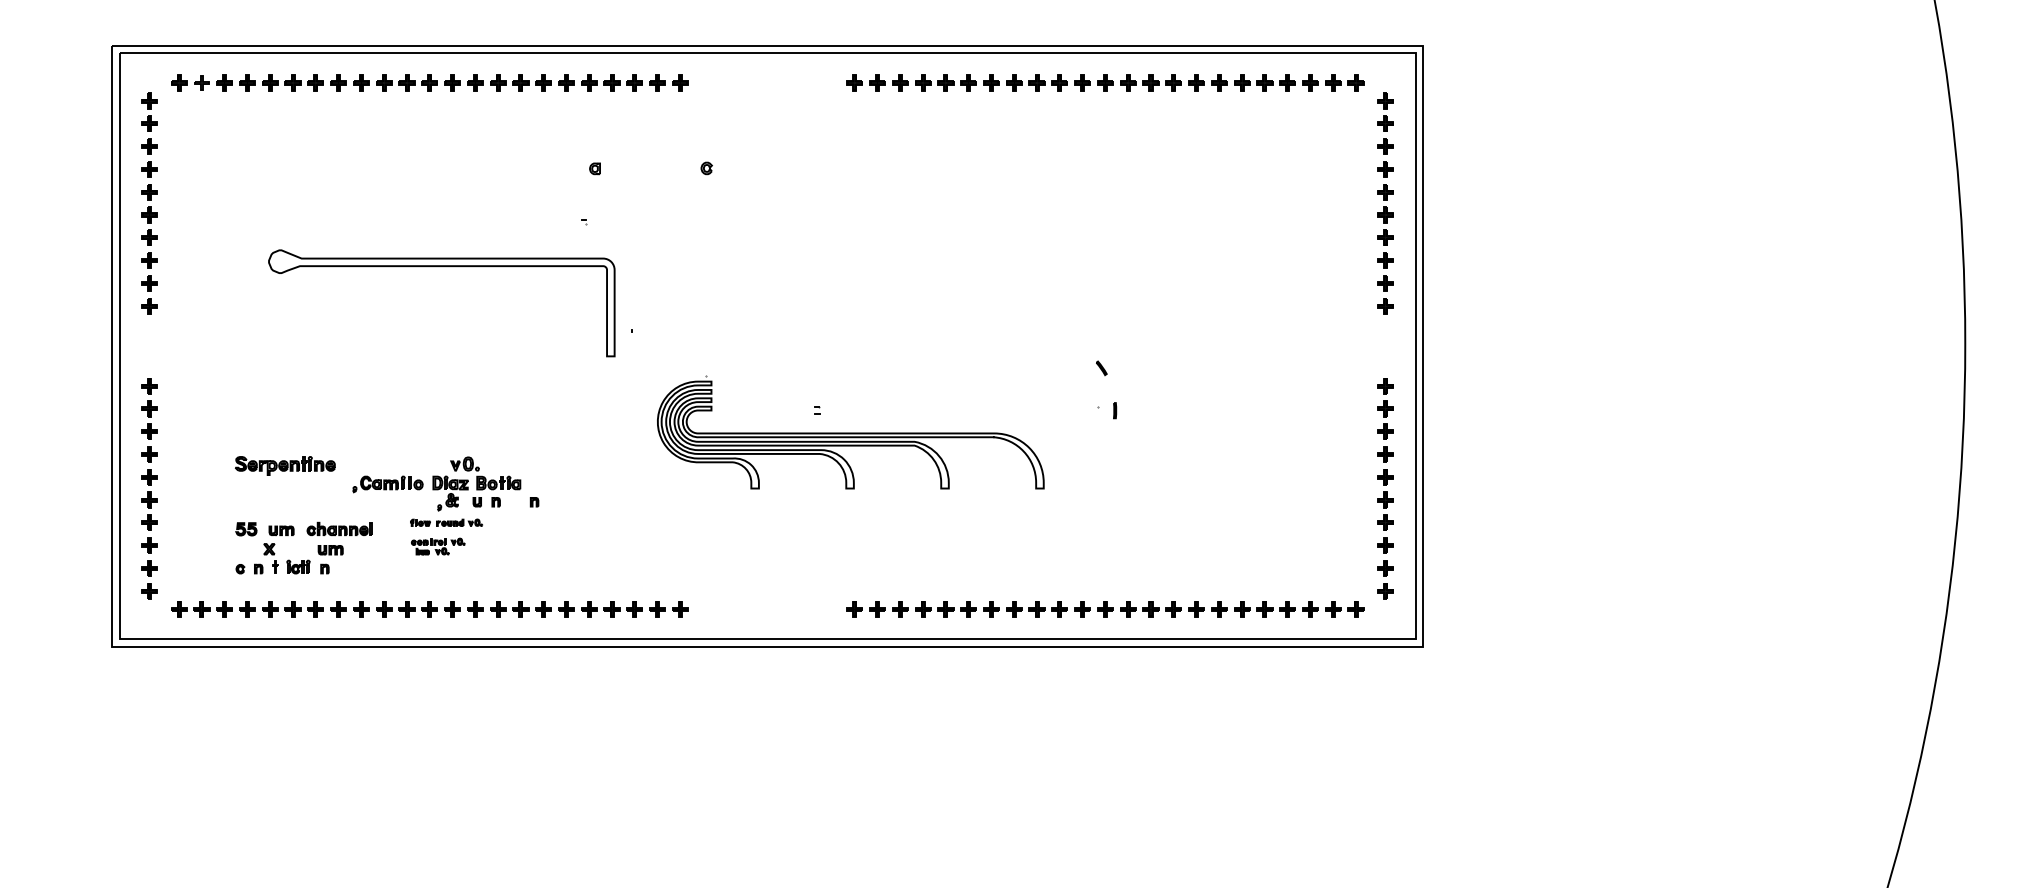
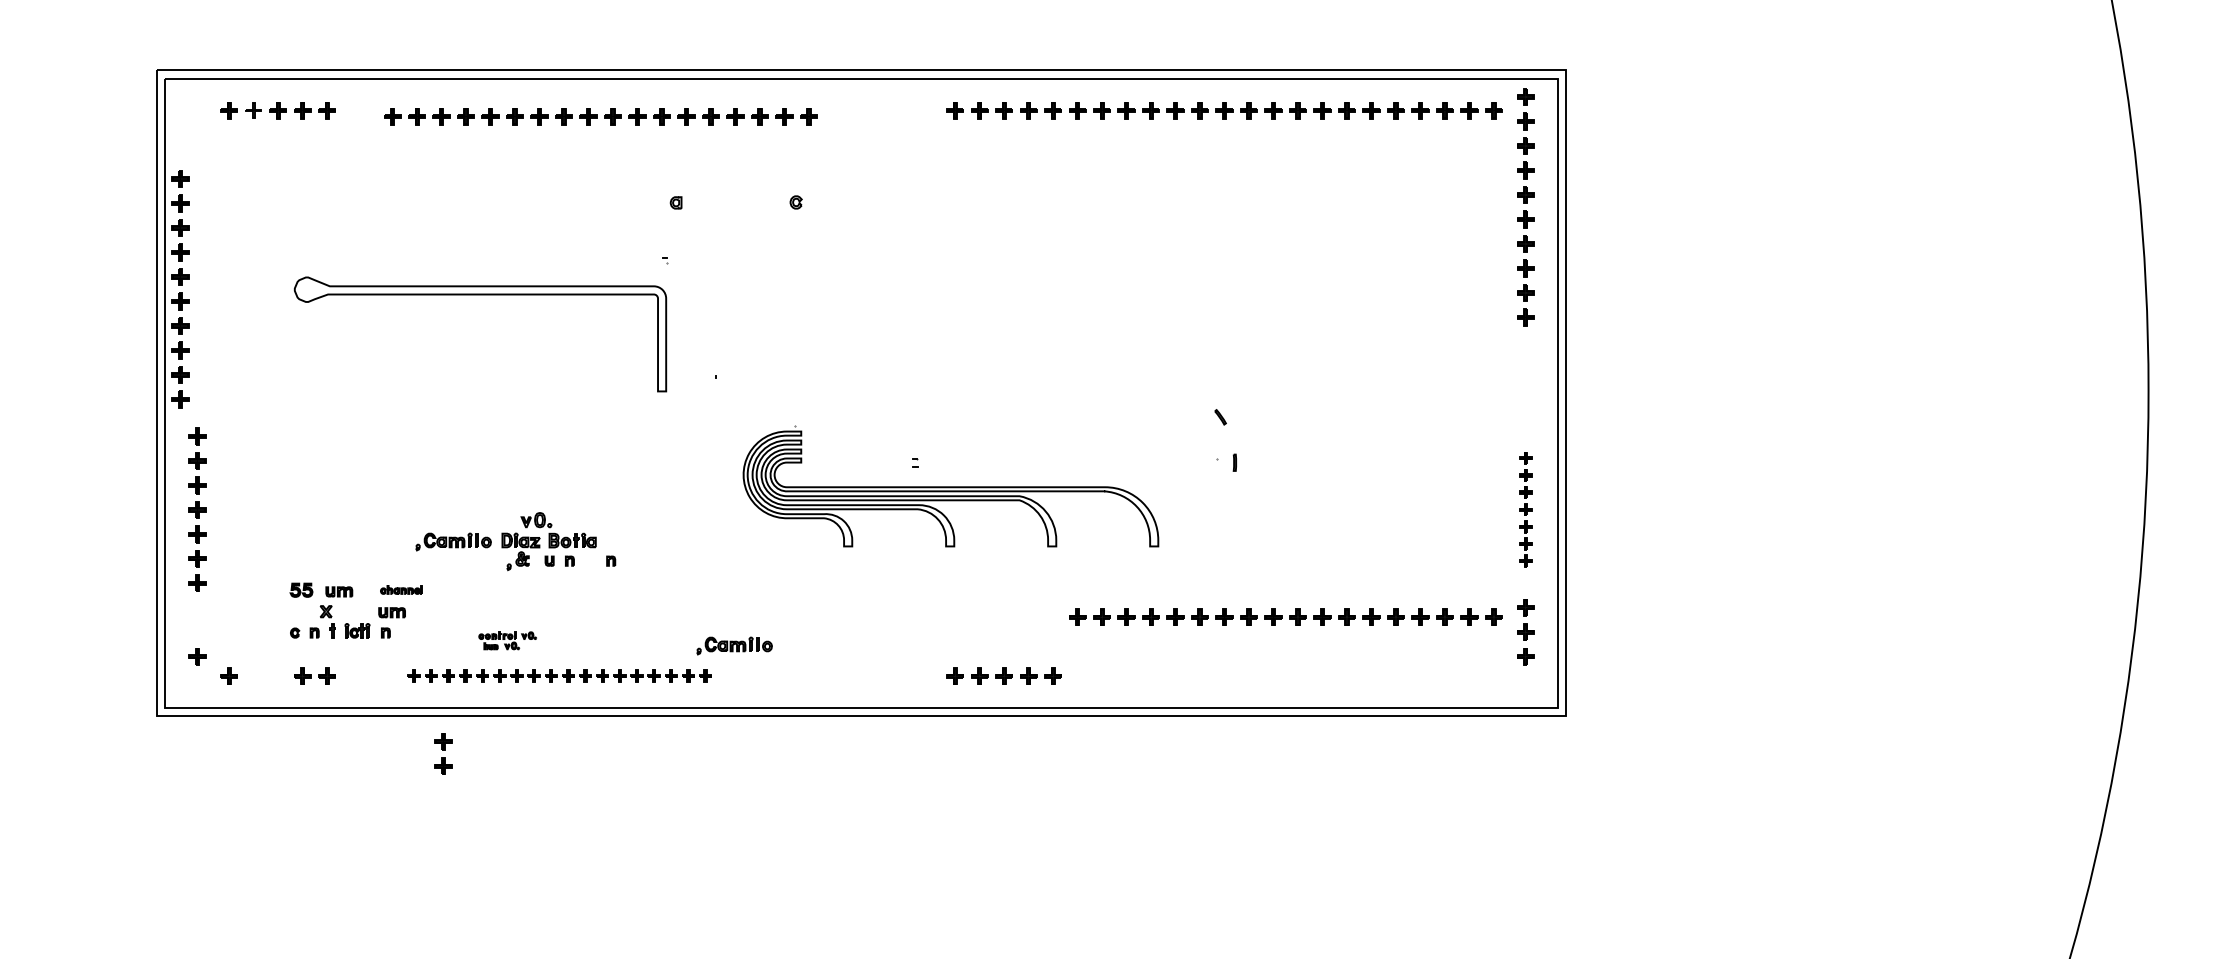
part: (486, 82) -> (600, 116), moved
part: (149, 203) -> (180, 289), moved
part: (1385, 203) -> (1525, 207), moved
part: (441, 267) -> (480, 295), moved
part: (1385, 454) -> (1525, 509), size x0.7
part: (285, 465) -> (343, 521), removed
part: (446, 522) -> (516, 582), removed
part: (339, 528) -> (401, 589), size x0.6
part: (438, 546) -> (507, 640), moved
part: (149, 556) -> (443, 753), moved
part: (649, 580) -> (734, 645), added
part: (212, 608) -> (265, 675), removed
part: (486, 608) -> (559, 675), size x0.7
part: (1162, 608) -> (1285, 616), moved

